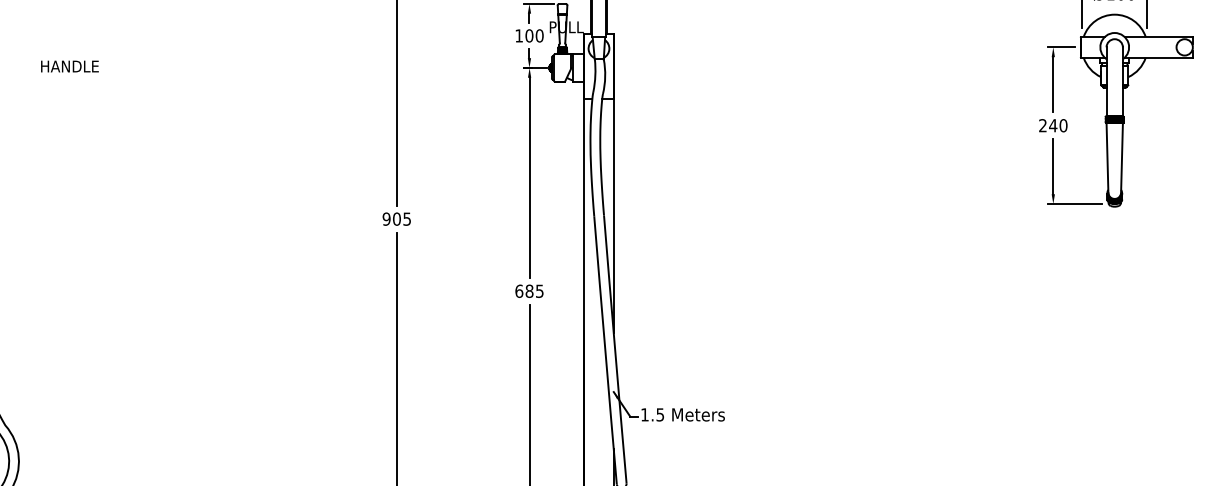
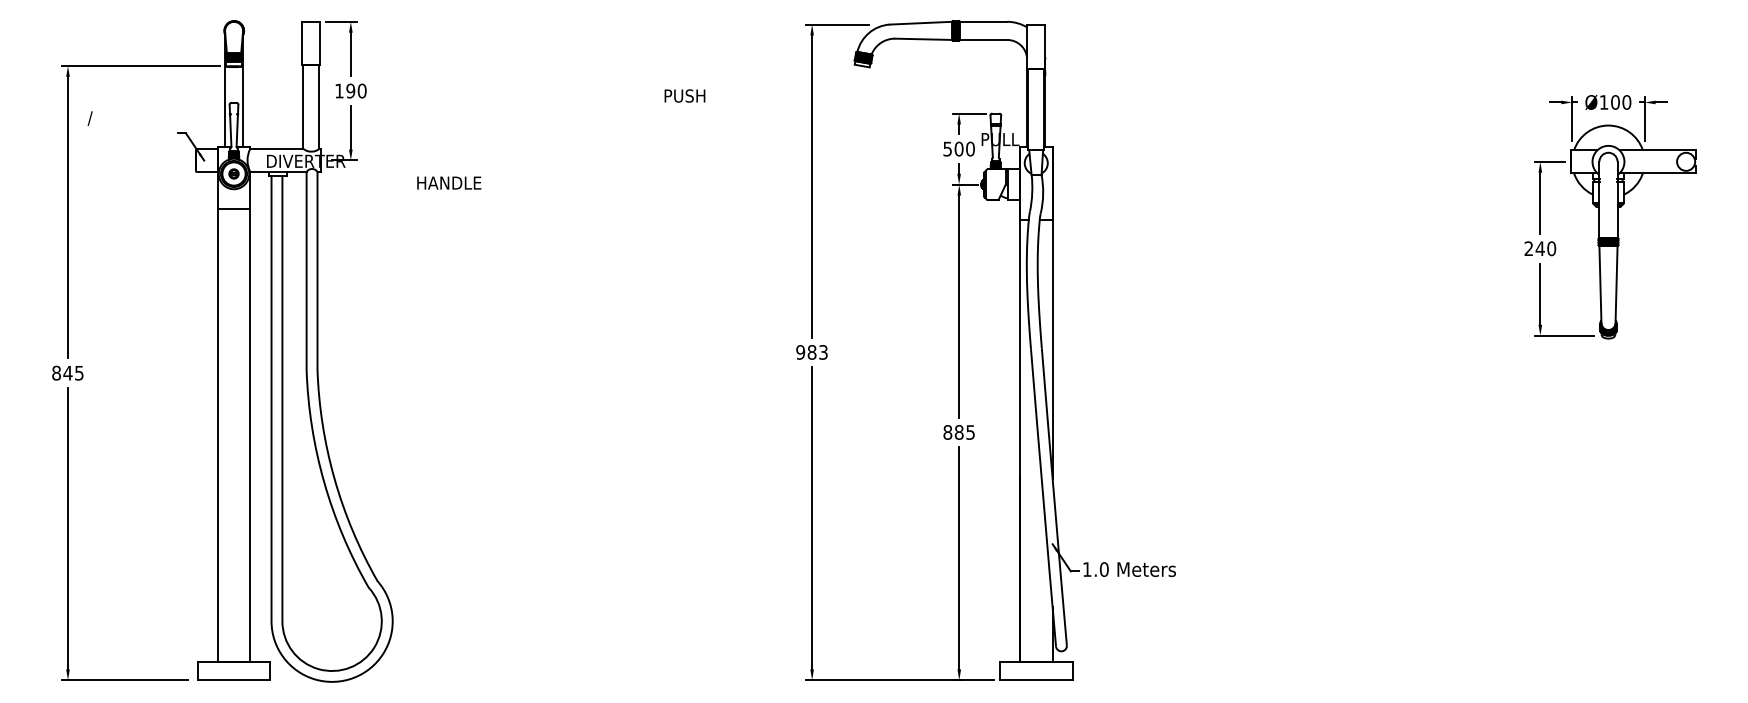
text: (518, 35) -> (947, 148), 100 -> 500
text: (401, 219) -> (817, 352), 905 -> 983
text: (518, 291) -> (947, 432), 685 -> 885
text: (659, 414) -> (1103, 569), 1.5 -> 1.0

